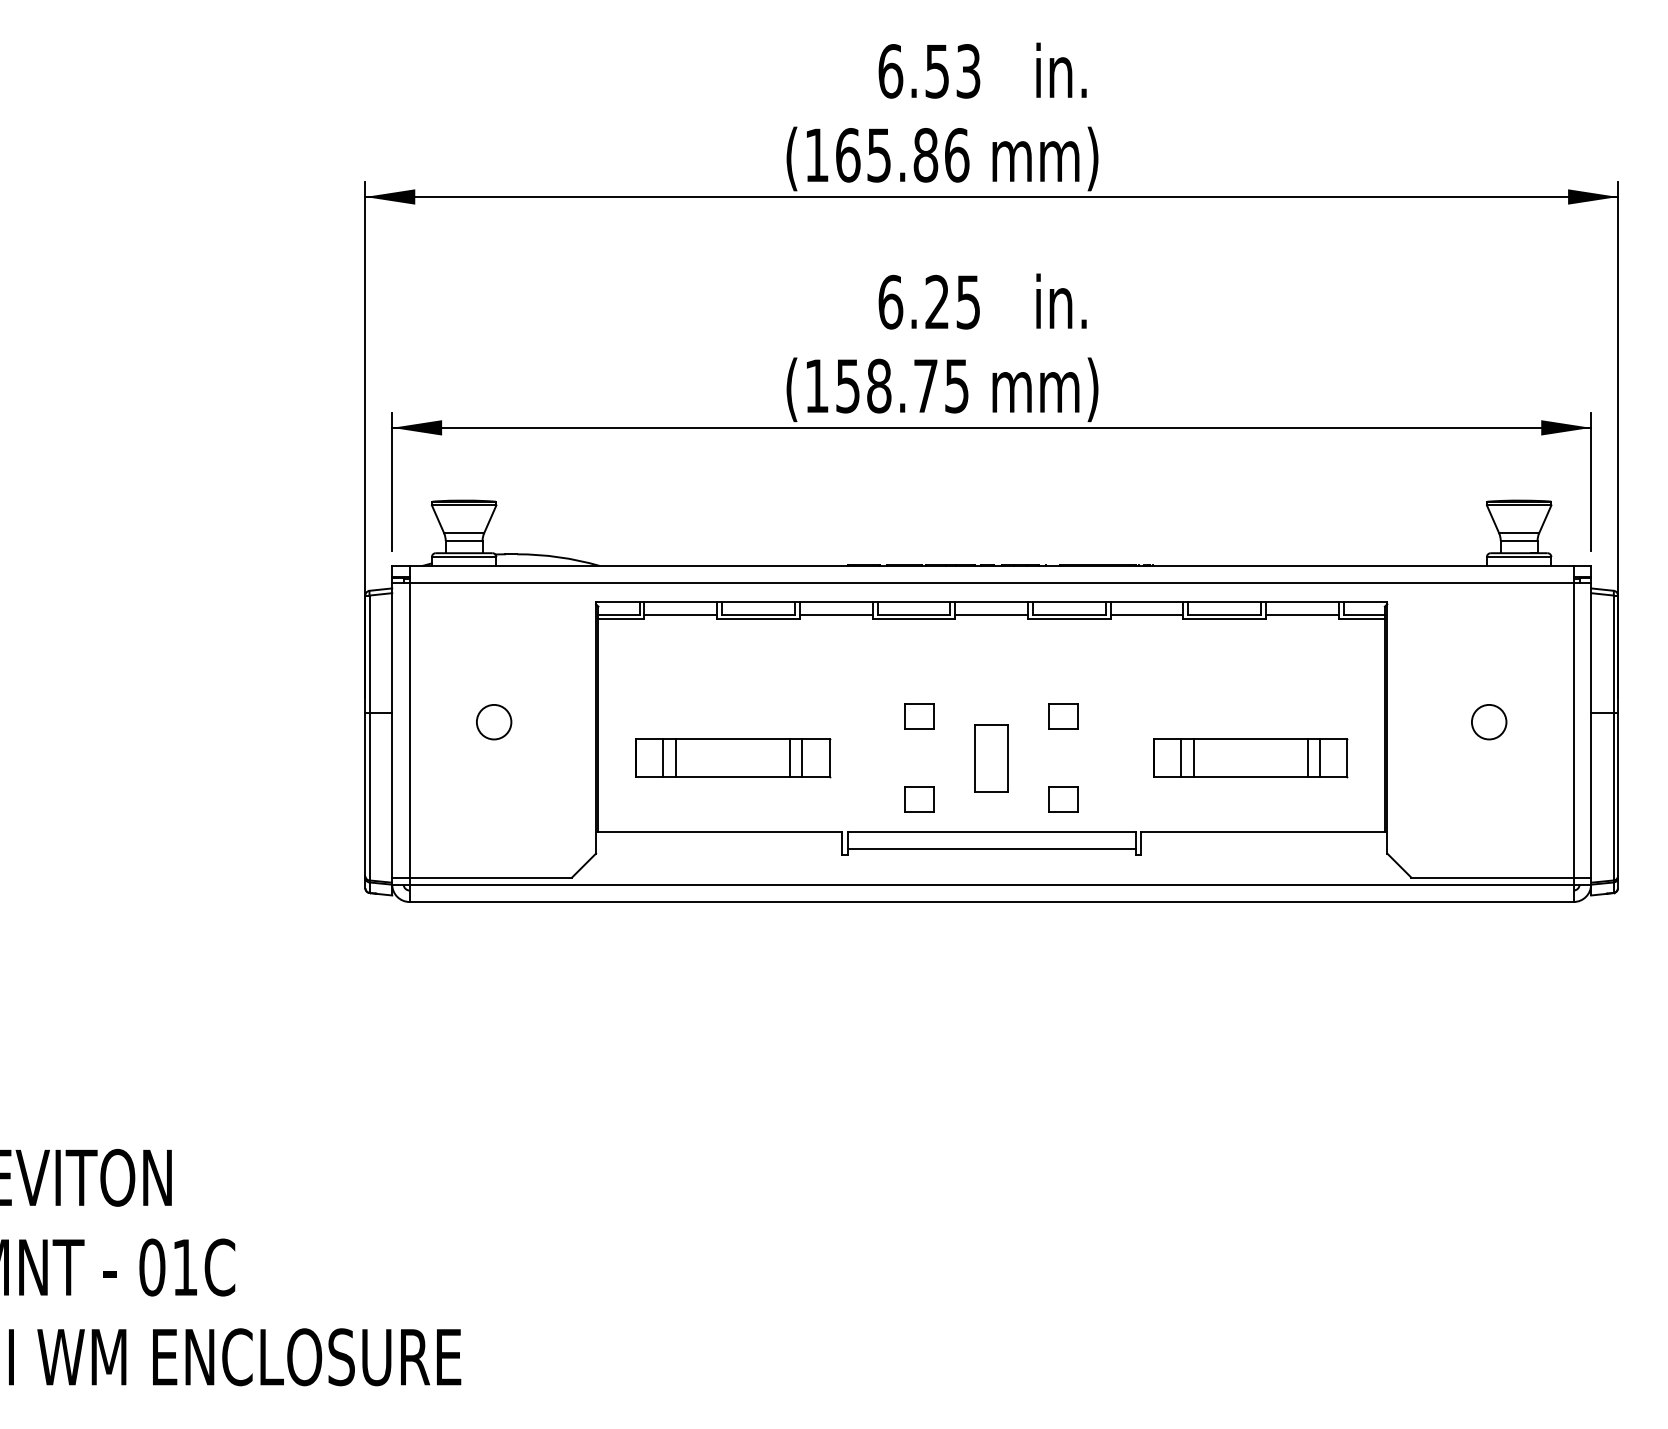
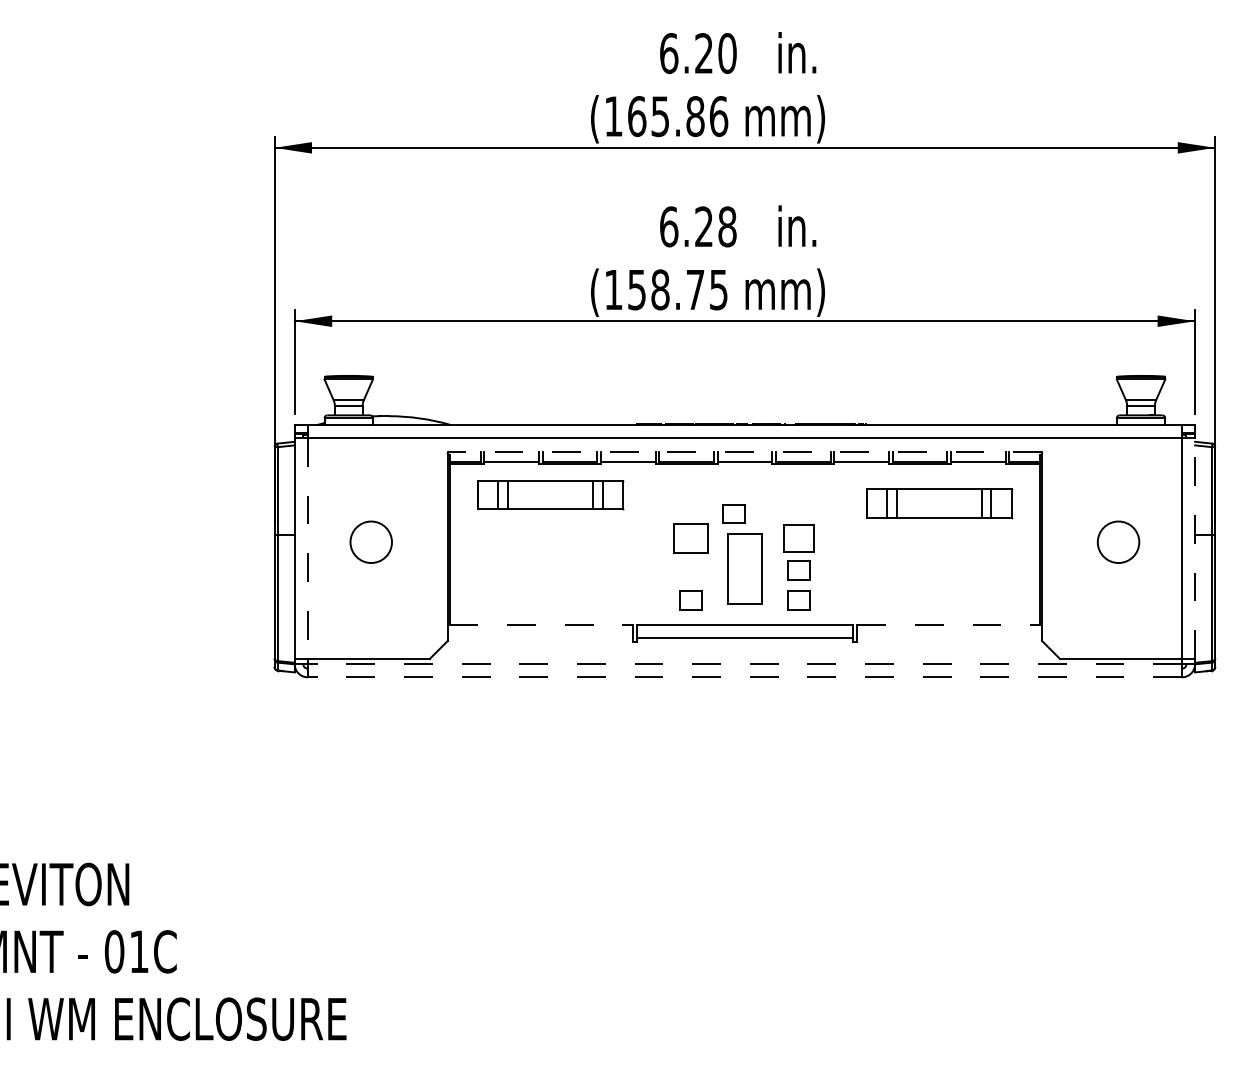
text: (952, 71) -> (715, 53), 6.53 -> 6.20
text: (968, 301) -> (727, 226), 6.25 -> 6.28
line: (991, 602) -> (744, 452), solid -> dashed
part: (976, 684) -> (733, 513), added
part: (919, 716) -> (690, 538), size x1.6
part: (1063, 716) -> (798, 538), size x1.4
circle: (493, 721) -> (370, 541), size x1.6
circle: (1488, 721) -> (1118, 541), size x1.6
line: (1591, 729) -> (1195, 547), solid -> dashed
line: (409, 730) -> (307, 548), solid -> dashed
part: (733, 758) -> (551, 495), moved
part: (991, 758) -> (744, 569), size x1.4
part: (1250, 758) -> (939, 503), moved
part: (1063, 759) -> (798, 570), added
line: (720, 832) -> (541, 625), solid -> dashed
line: (1263, 832) -> (949, 625), solid -> dashed
line: (991, 884) -> (744, 664), solid -> dashed
line: (991, 902) -> (744, 677), solid -> dashed

